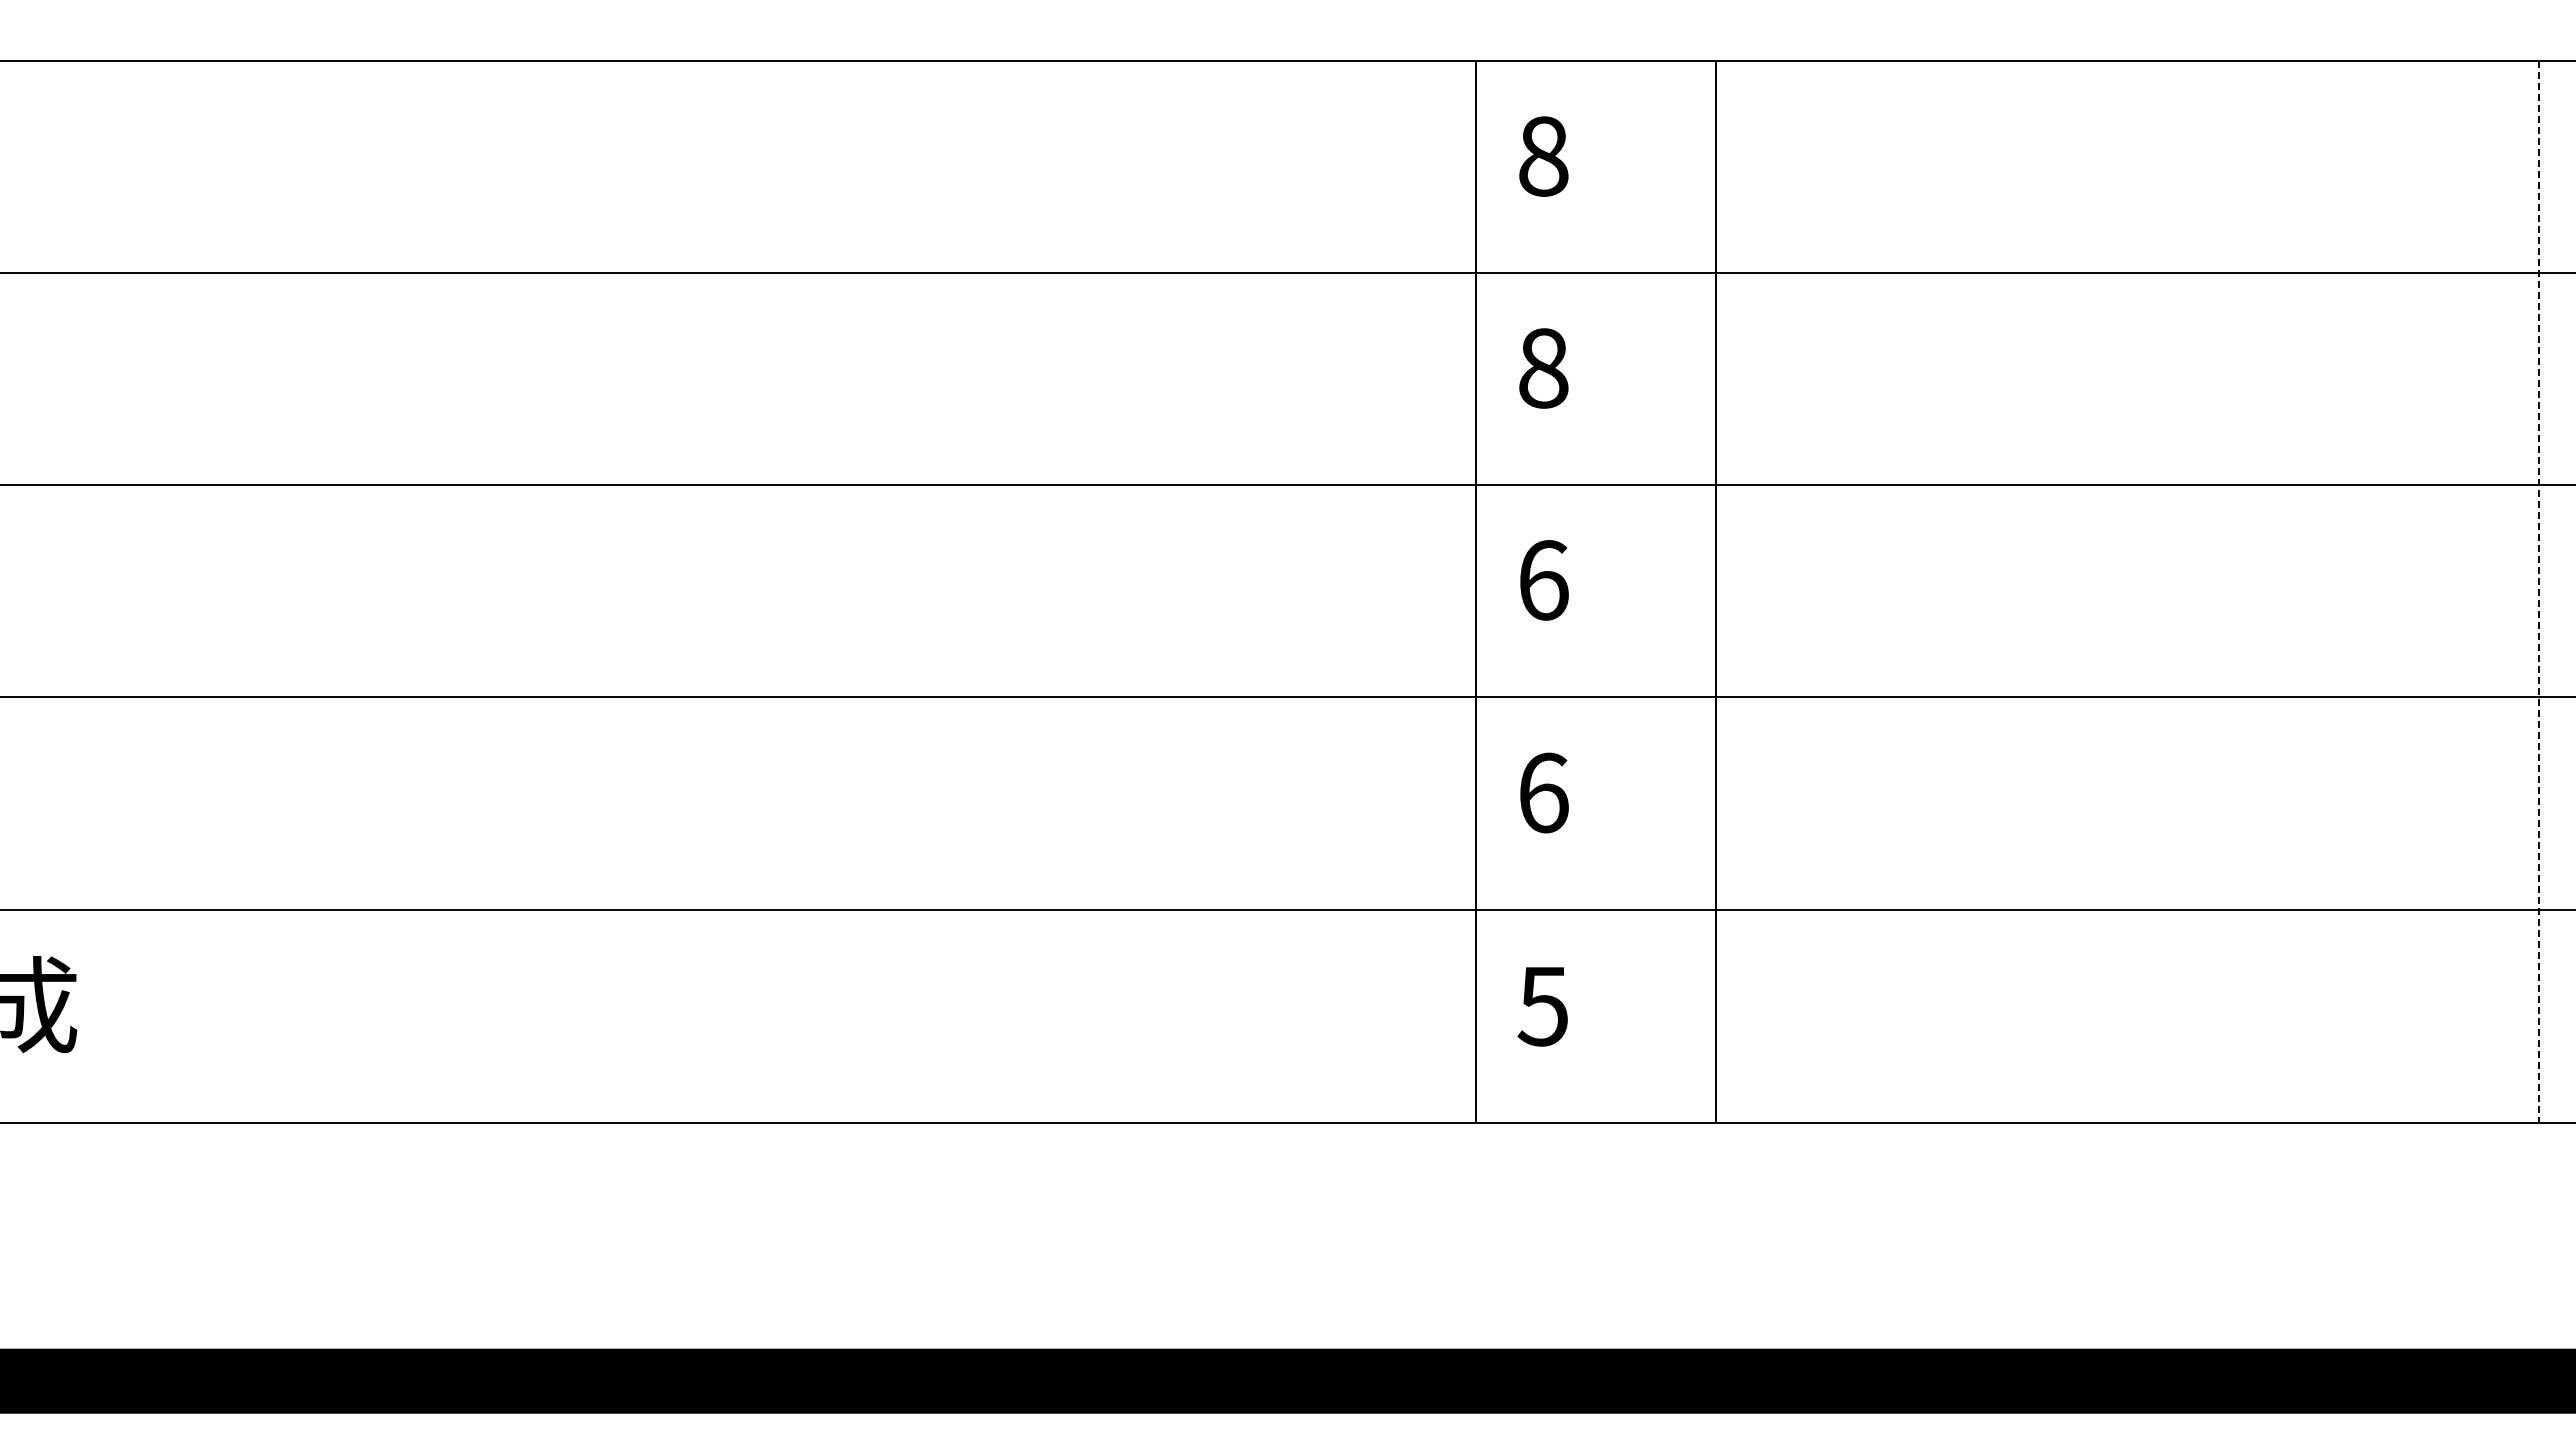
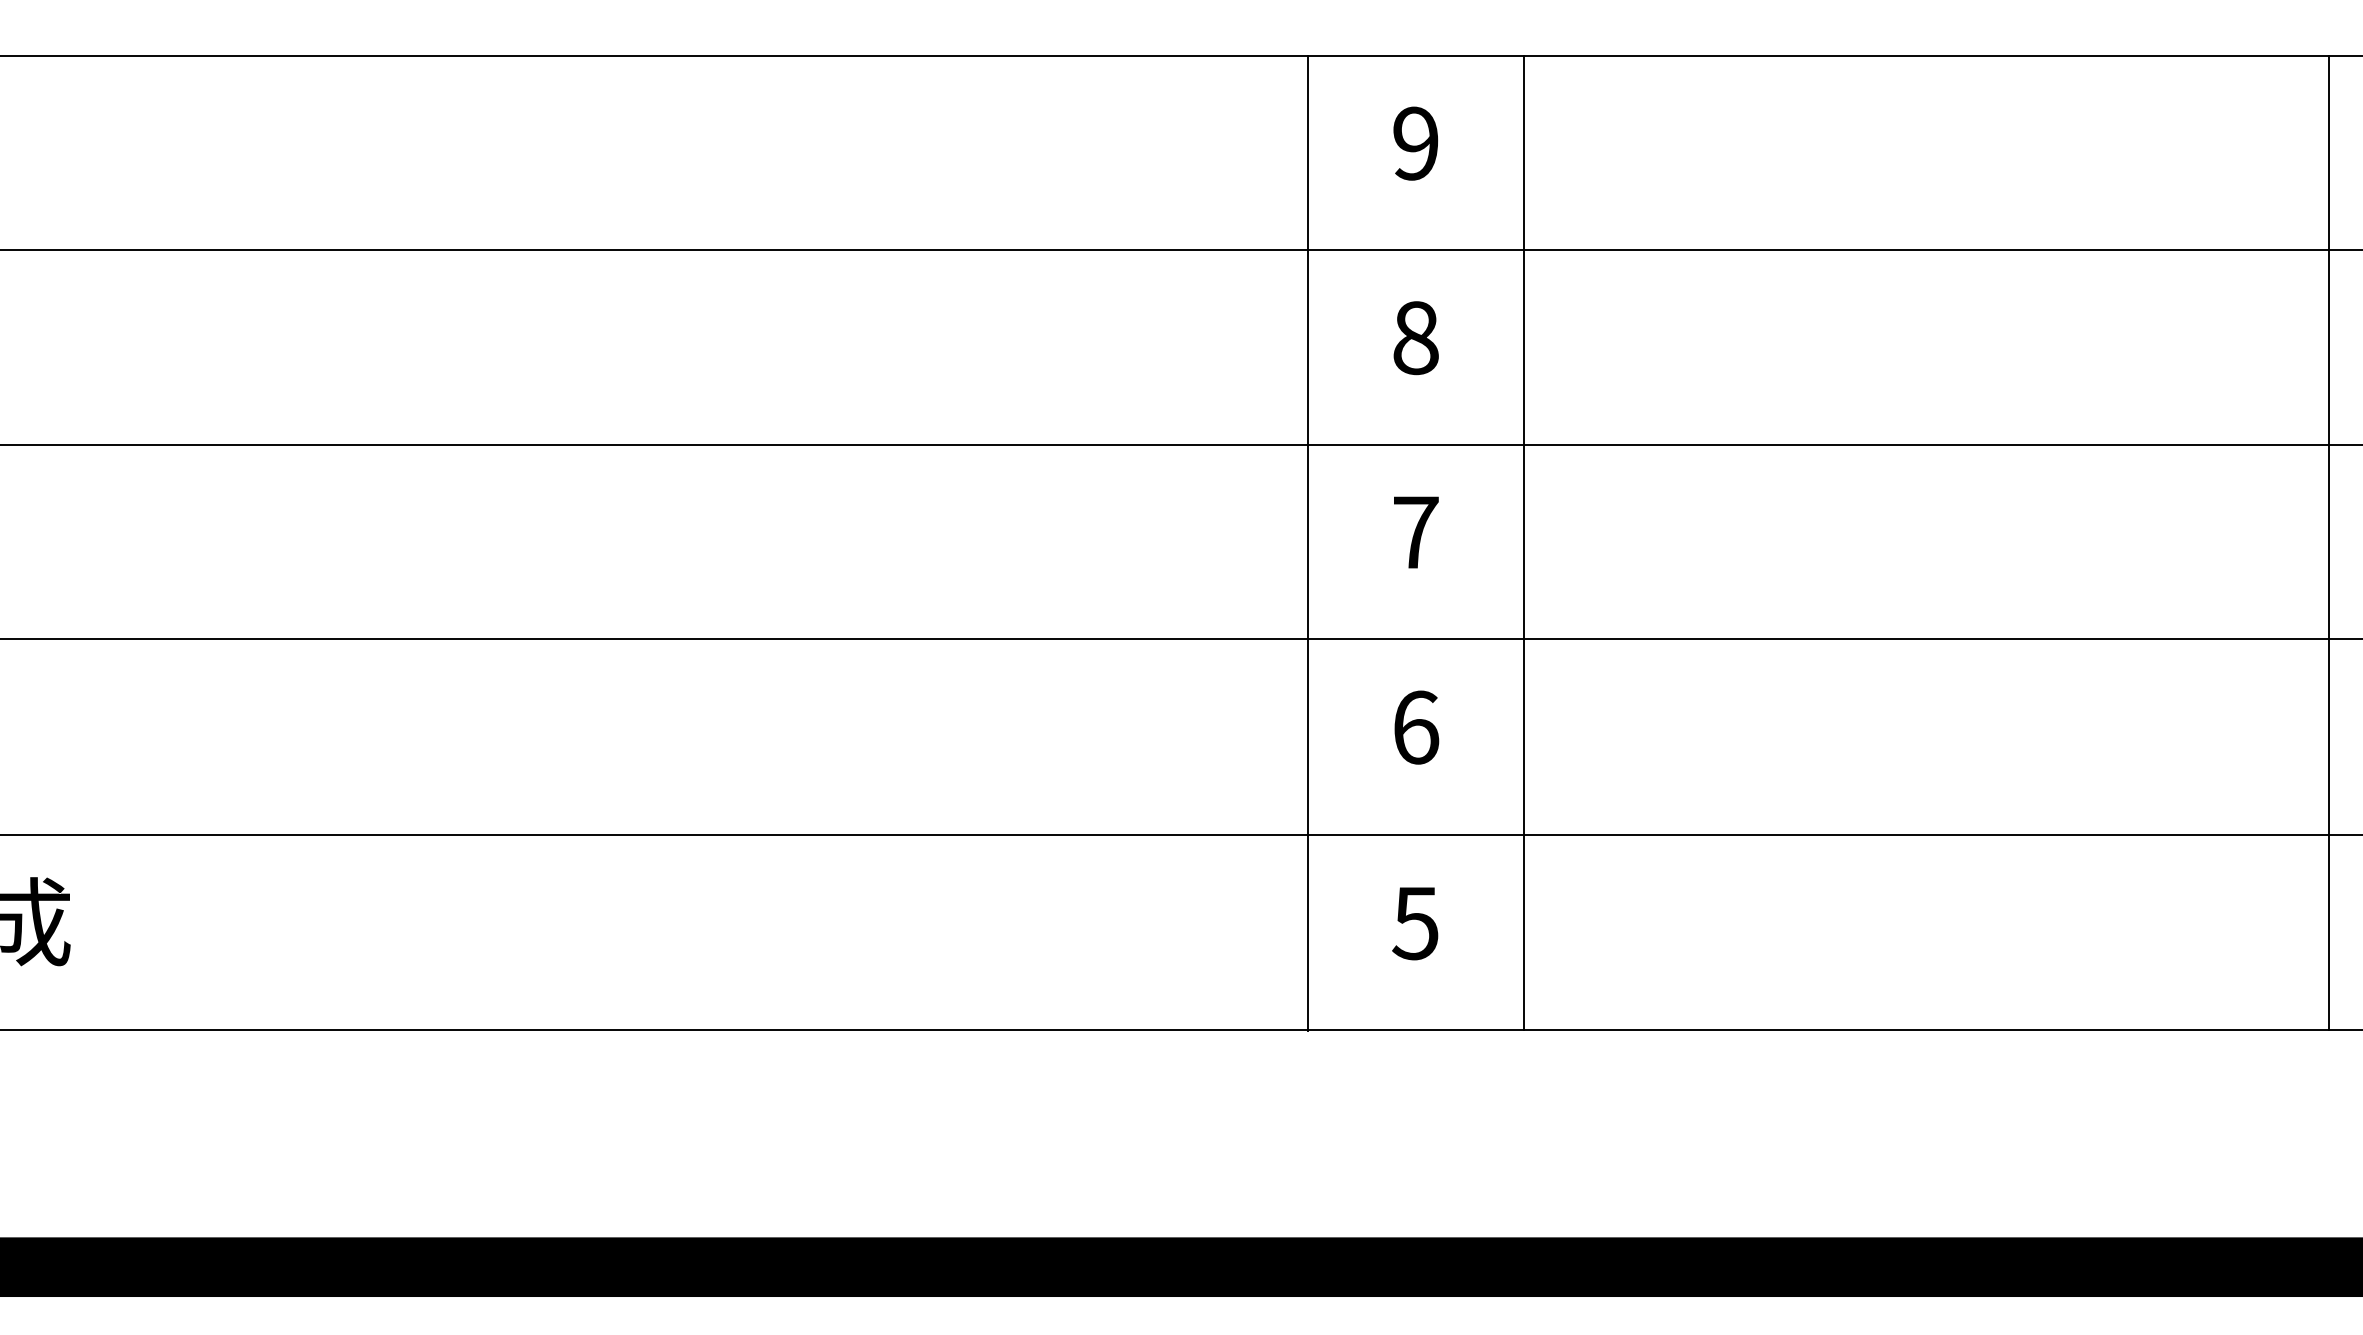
text: (1543, 156) -> (1415, 143), 8 -> 9
text: (1543, 580) -> (1415, 532), 6 -> 7
line: (1476, 591) -> (1308, 542), moved
line: (1715, 591) -> (1524, 542), moved
line: (2539, 592) -> (2329, 543), dashed -> solid

